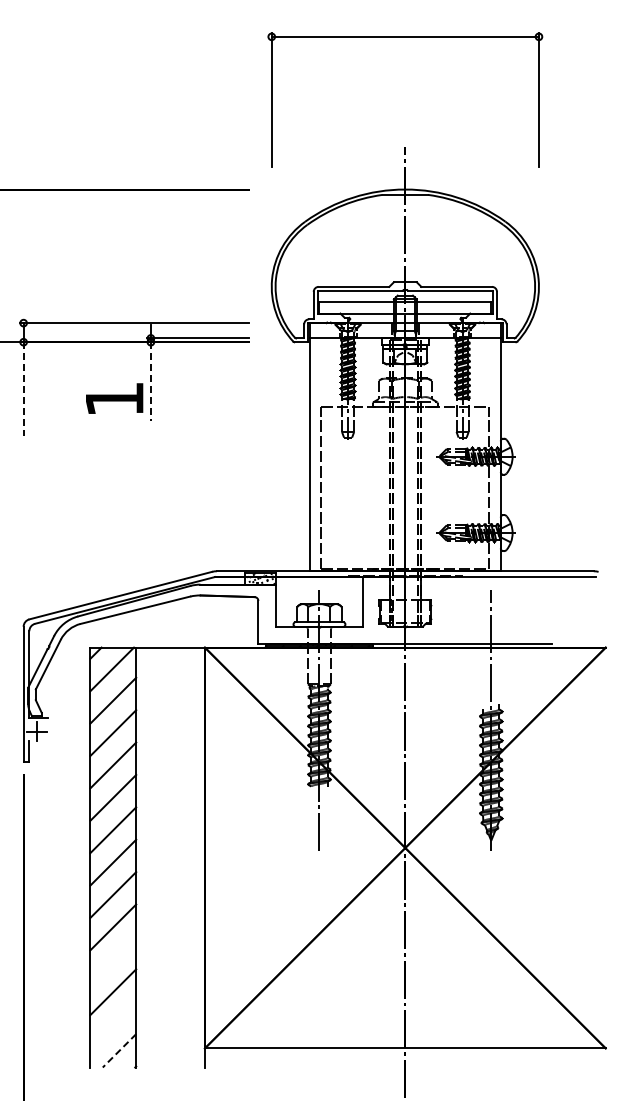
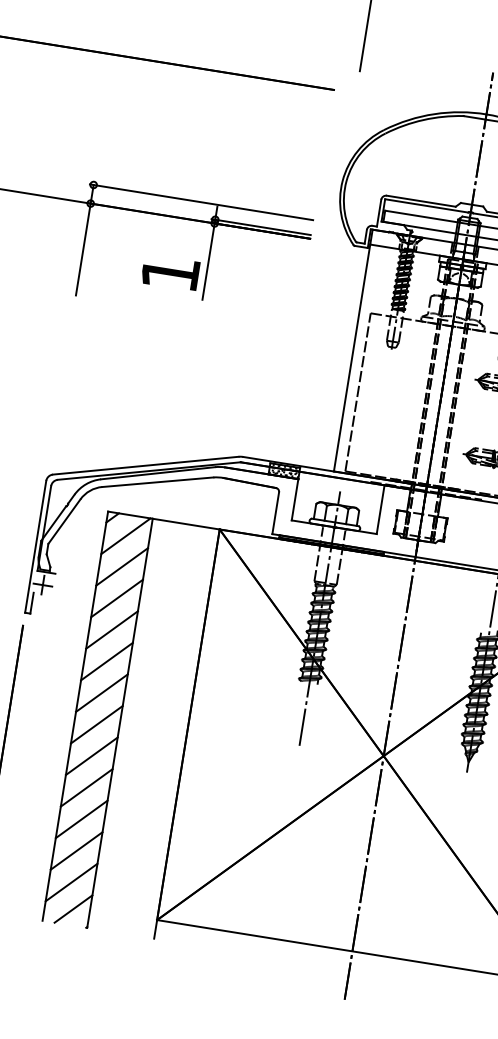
line: (150, 381) -> (208, 261), dashed -> solid
line: (23, 389) -> (83, 249), dashed -> solid
line: (113, 959) -> (81, 819), added
line: (113, 1024) -> (71, 882), added
line: (119, 1050) -> (73, 908), dashed -> solid

